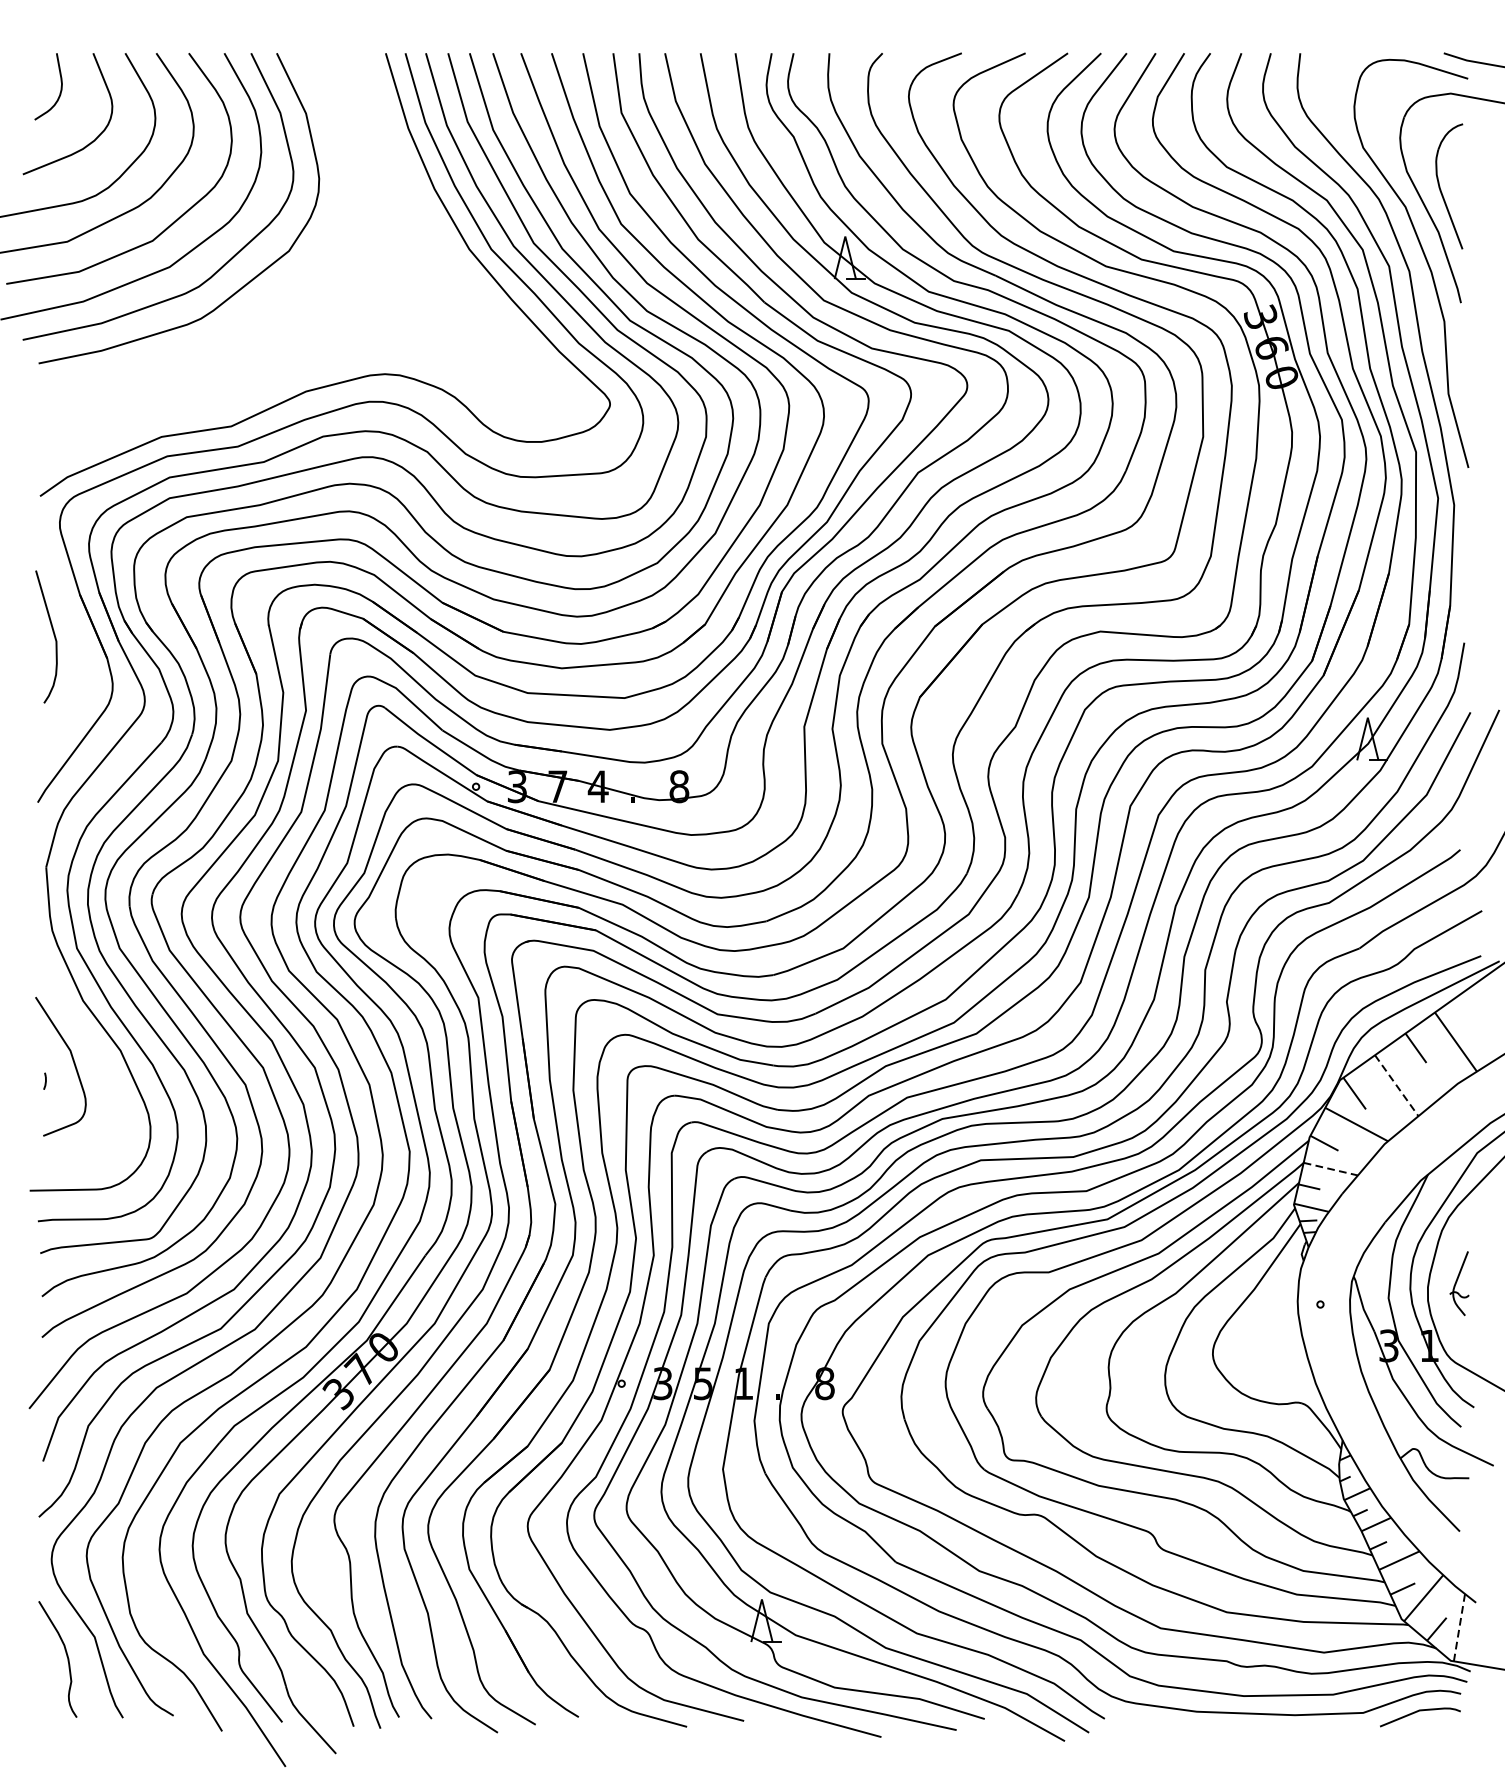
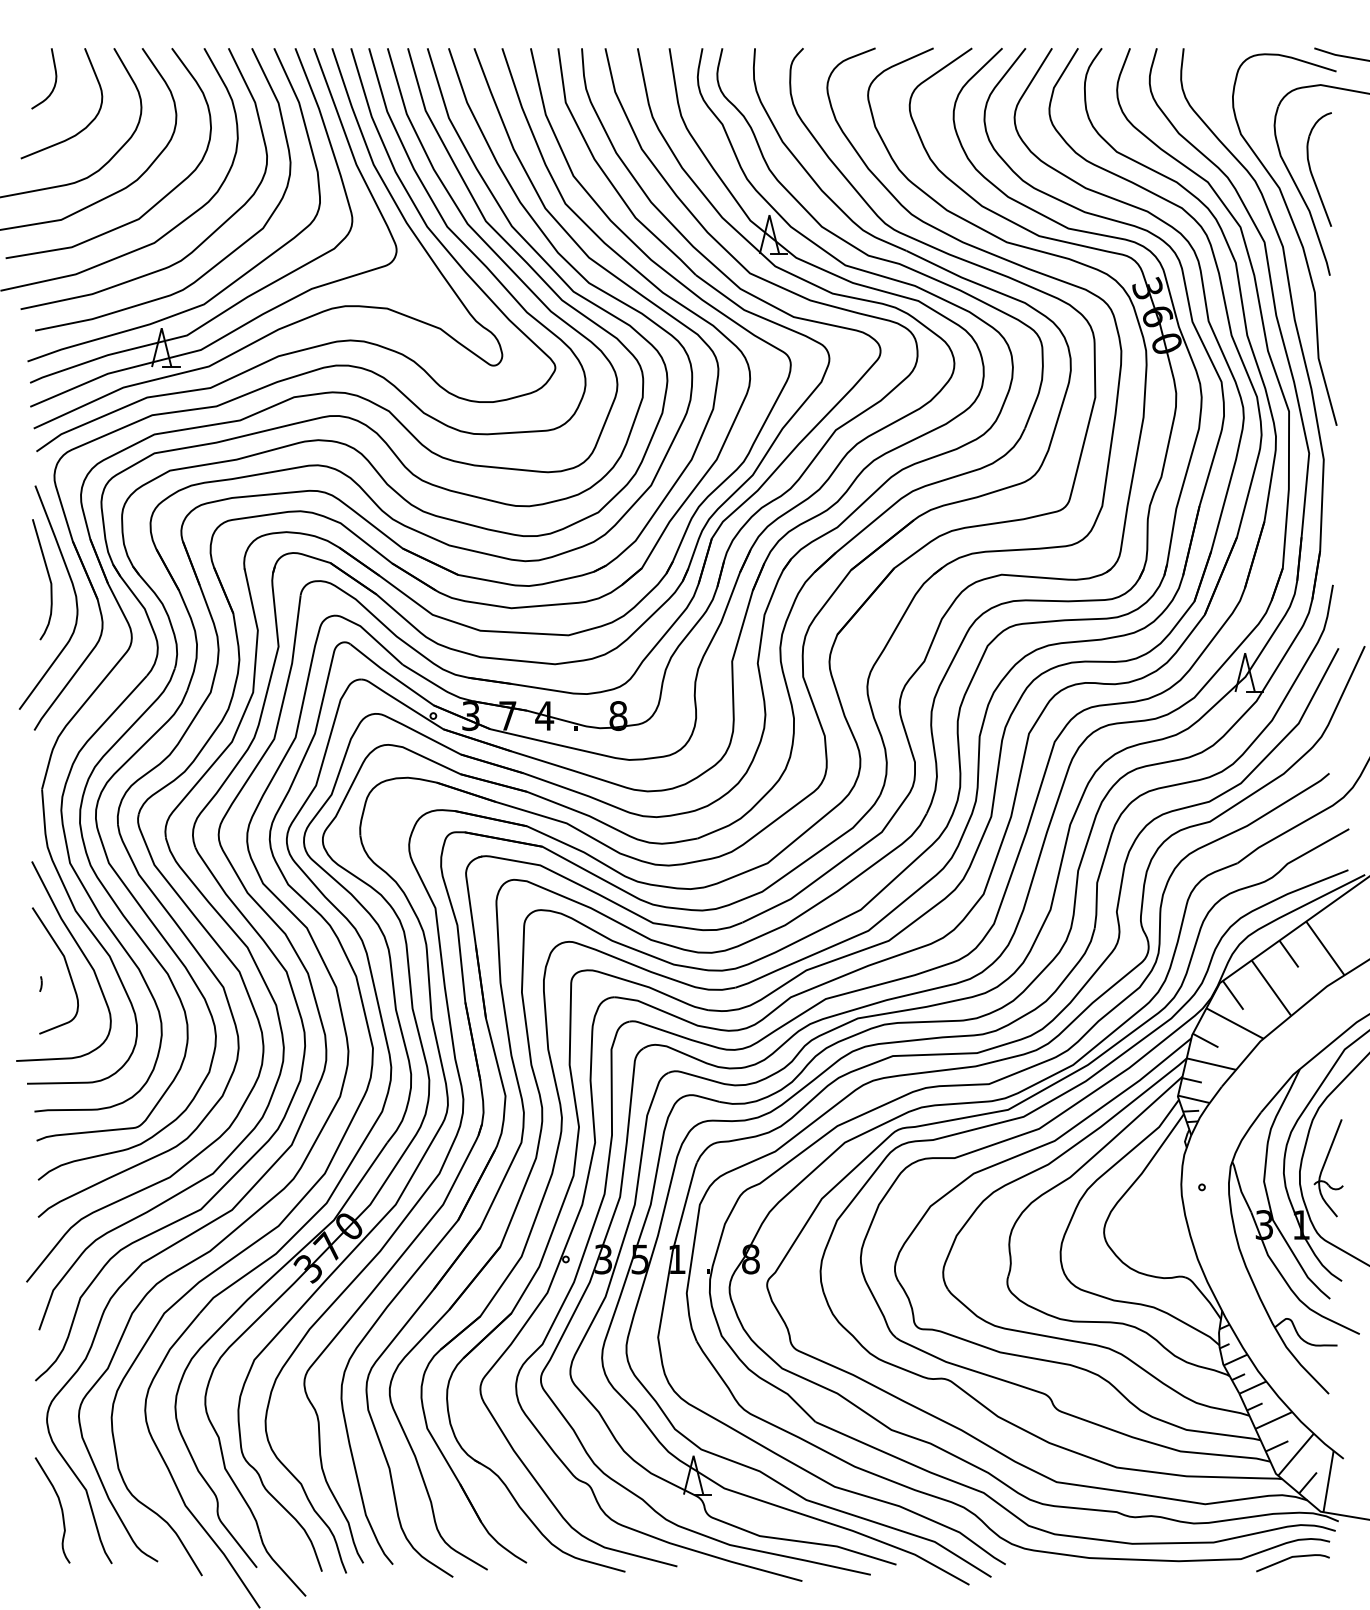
part: (303, 274) -> (276, 249), added
curve: (80, 649) -> (73, 591), added
curve: (88, 1045) -> (80, 951), added
line: (1396, 1086) -> (1271, 988), dashed -> solid
line: (1330, 1169) -> (1211, 1064), dashed -> solid
part: (1459, 1283) -> (1328, 1168), size x1.67
line: (1459, 1627) -> (1328, 1481), dashed -> solid

